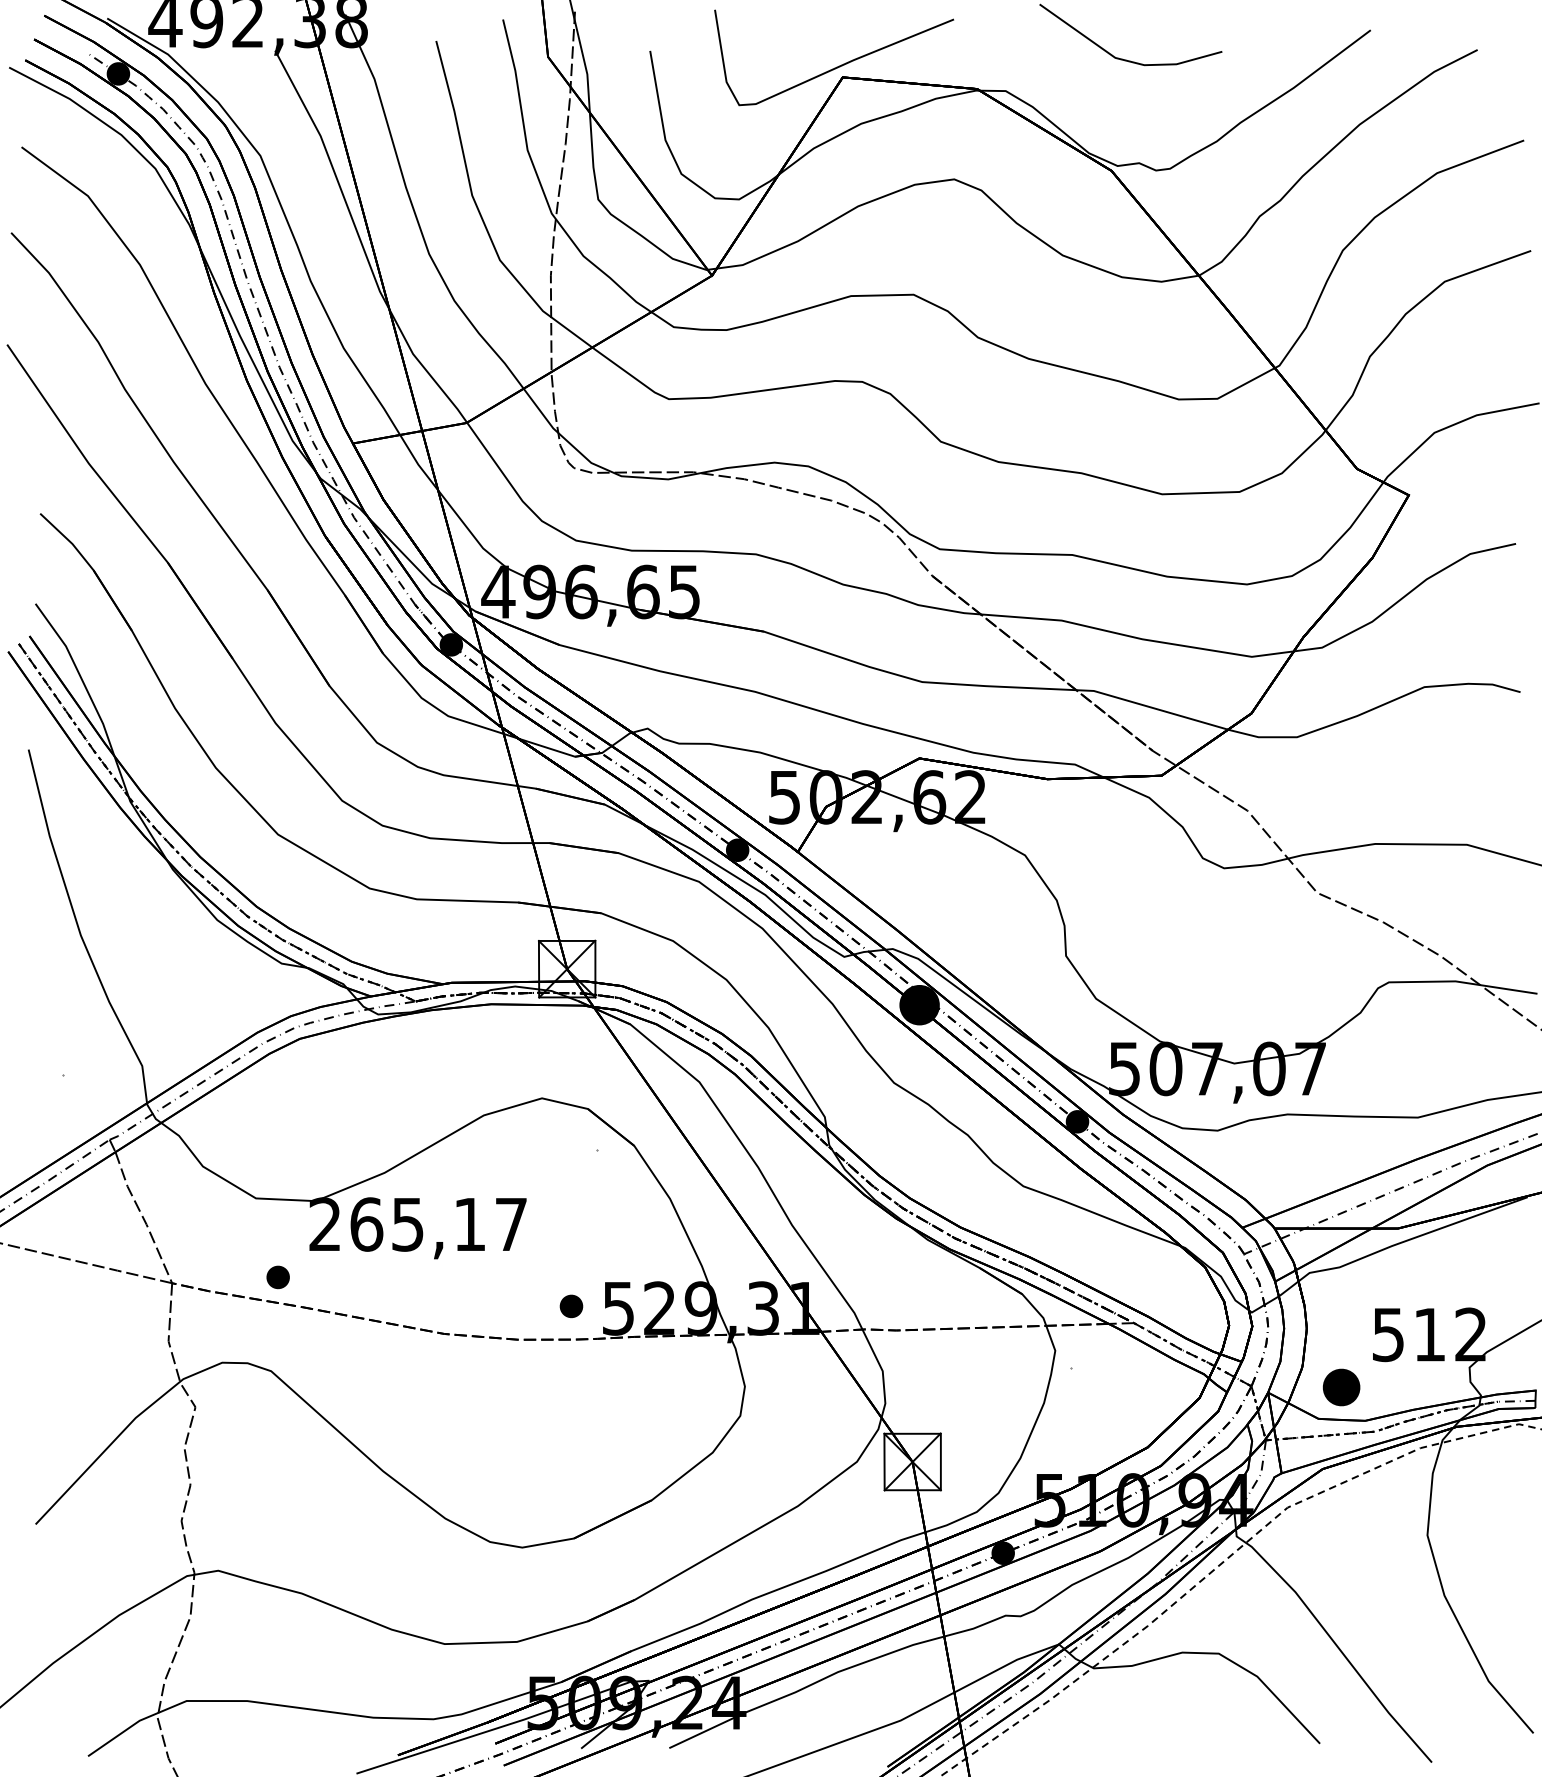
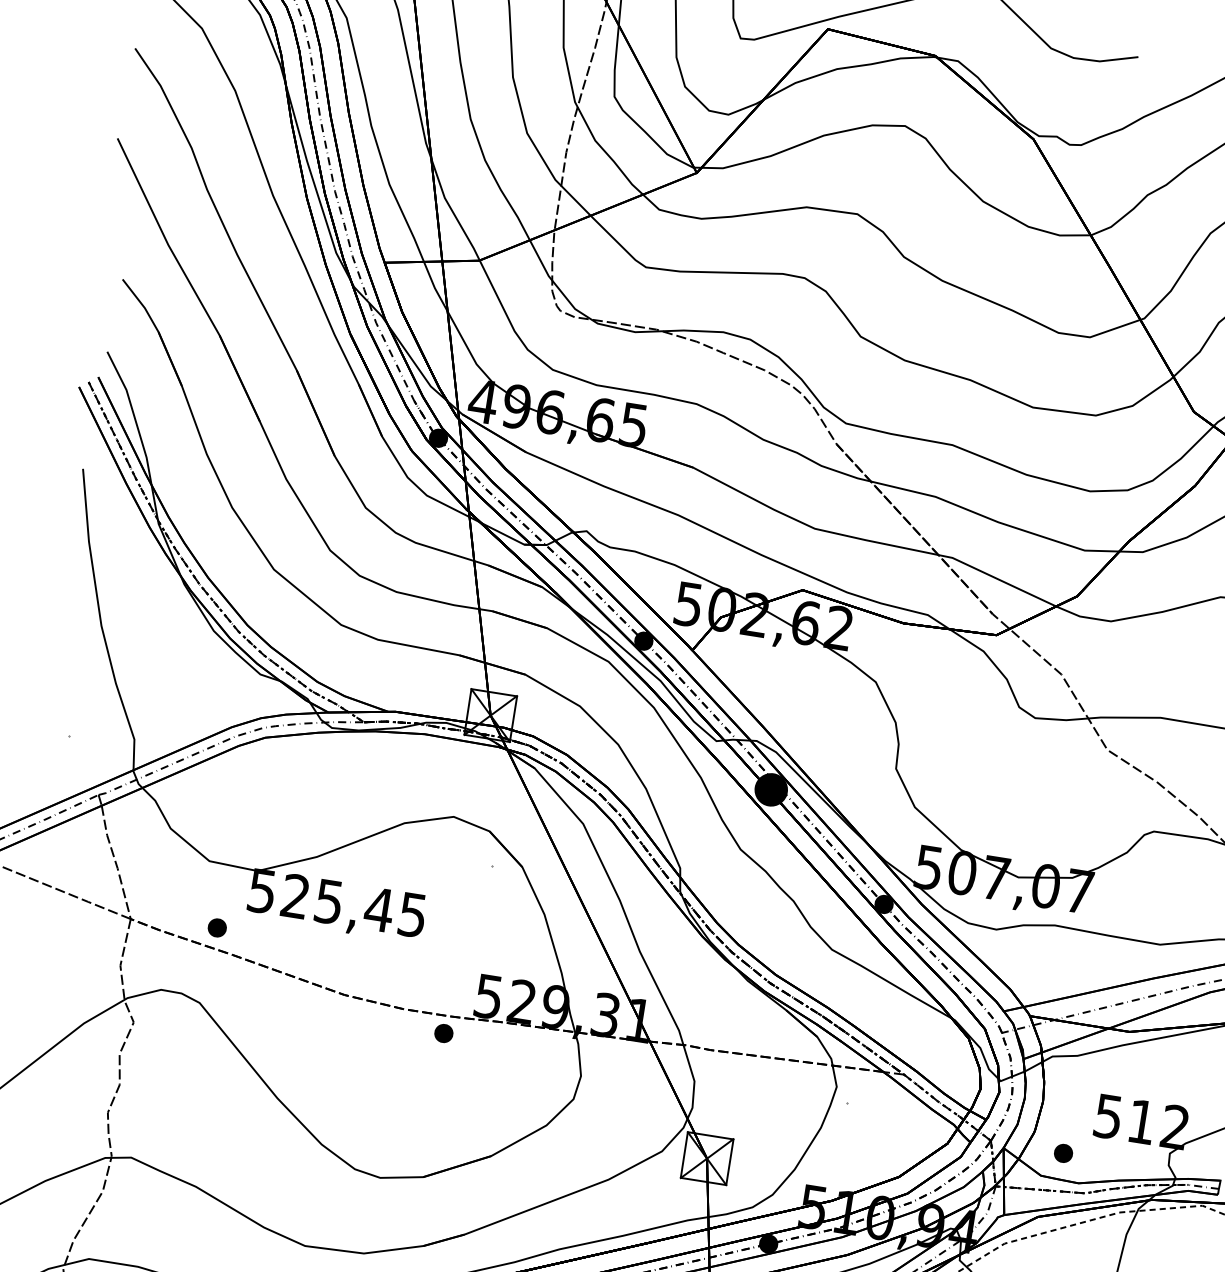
text: (417, 1224) -> (336, 902), 265,17 -> 525,45
part: (571, 1306) -> (443, 1033), moved
part: (1340, 1387) -> (1062, 1153), size x0.62

